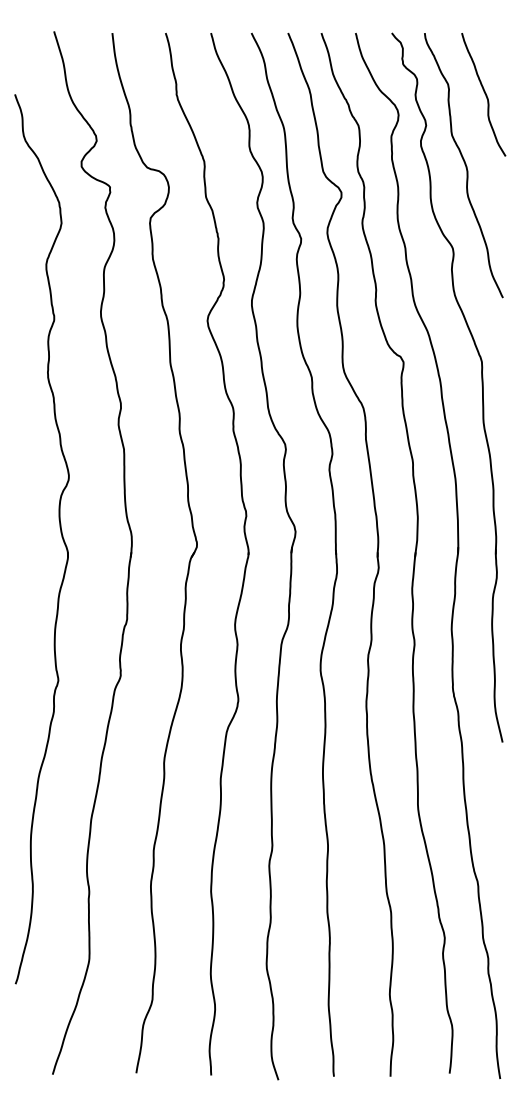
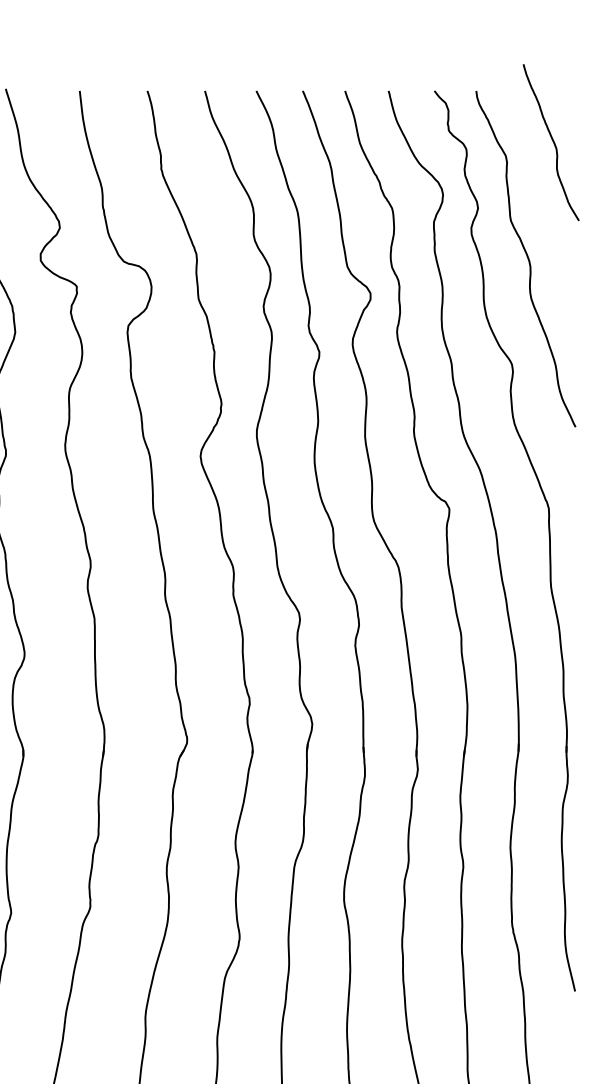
curve: (484, 94) -> (552, 142), moved

